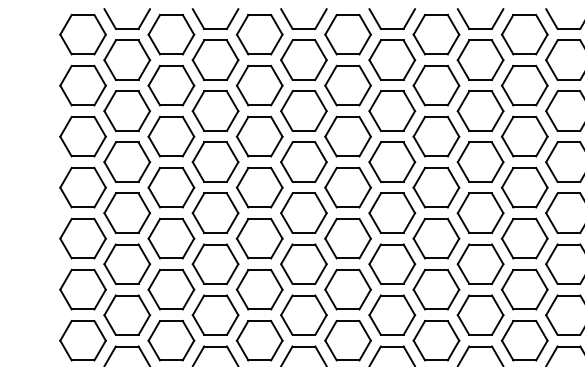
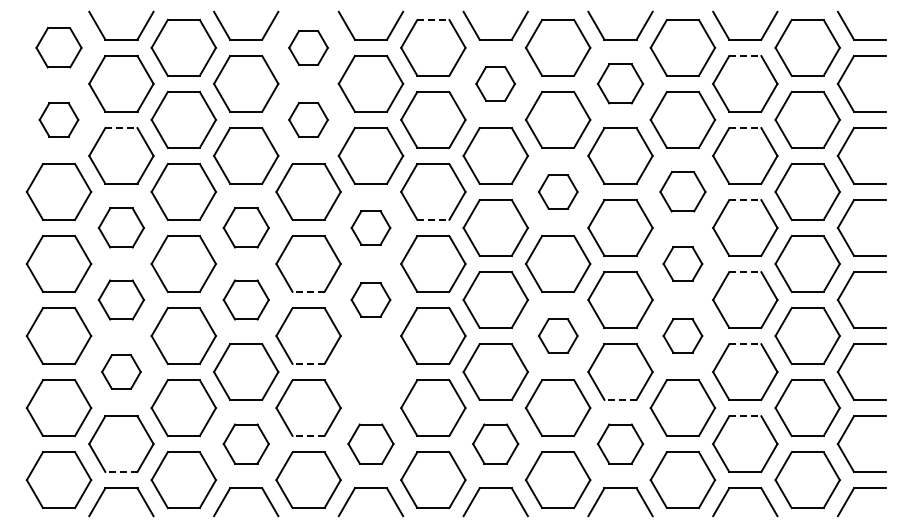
line: (348, 15) -> (433, 20), solid -> dashed
part: (82, 34) -> (58, 47), size x0.7
part: (259, 34) -> (308, 47), size x0.6
line: (569, 40) -> (745, 56), solid -> dashed
part: (392, 59) -> (495, 83), size x0.6
part: (480, 59) -> (620, 83), size x0.7
part: (82, 85) -> (58, 119), size x0.6
part: (259, 85) -> (308, 119), size x0.6
line: (127, 91) -> (121, 128), solid -> dashed
line: (569, 91) -> (745, 128), solid -> dashed
part: (436, 136) -> (558, 191), size x0.6
part: (524, 136) -> (682, 191), size x0.7
line: (569, 142) -> (745, 200), solid -> dashed
line: (348, 156) -> (433, 219), solid -> dashed
part: (127, 161) -> (121, 227), size x0.7
part: (215, 161) -> (246, 227), size x0.7
part: (303, 161) -> (370, 227), size x0.6
part: (524, 187) -> (682, 263), size x0.6
line: (569, 193) -> (745, 272), solid -> dashed
line: (259, 207) -> (308, 291), solid -> dashed
part: (127, 212) -> (121, 299), size x0.7
part: (215, 212) -> (246, 299), size x0.7
part: (303, 212) -> (370, 299), size x0.6
part: (436, 238) -> (558, 335), size x0.6
part: (524, 238) -> (682, 335), size x0.6
line: (569, 244) -> (745, 344), solid -> dashed
line: (259, 258) -> (308, 363), solid -> dashed
part: (127, 263) -> (121, 371), size x0.6
part: (303, 263) -> (370, 371), removed
line: (480, 283) -> (620, 399), solid -> dashed
line: (569, 295) -> (745, 416), solid -> dashed
line: (259, 309) -> (308, 435), solid -> dashed
part: (215, 314) -> (246, 443), size x0.7
part: (303, 314) -> (370, 443), size x0.7
part: (392, 314) -> (495, 443), size x0.7
part: (480, 314) -> (620, 443), size x0.7
line: (126, 334) -> (120, 471), solid -> dashed

